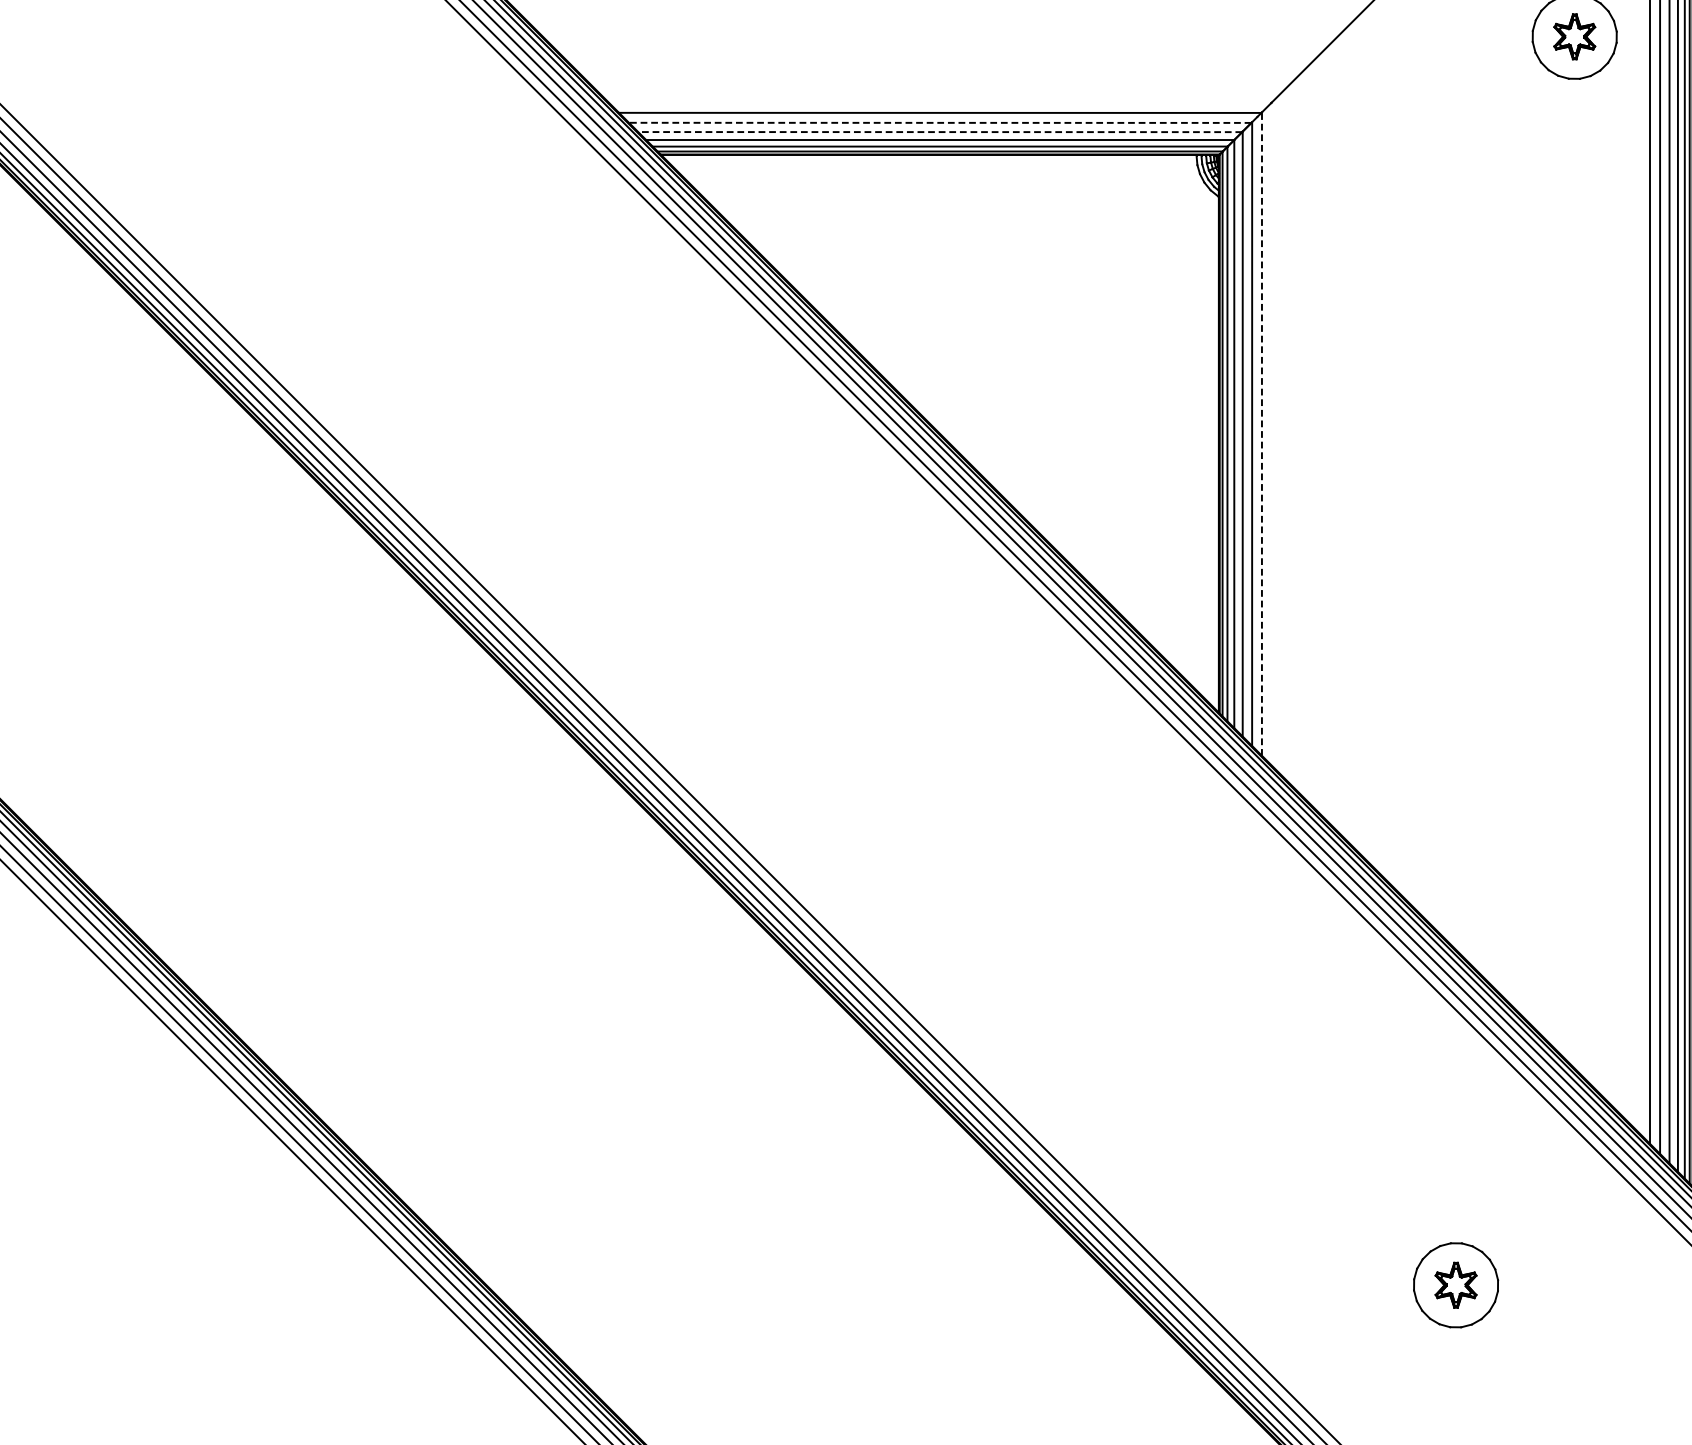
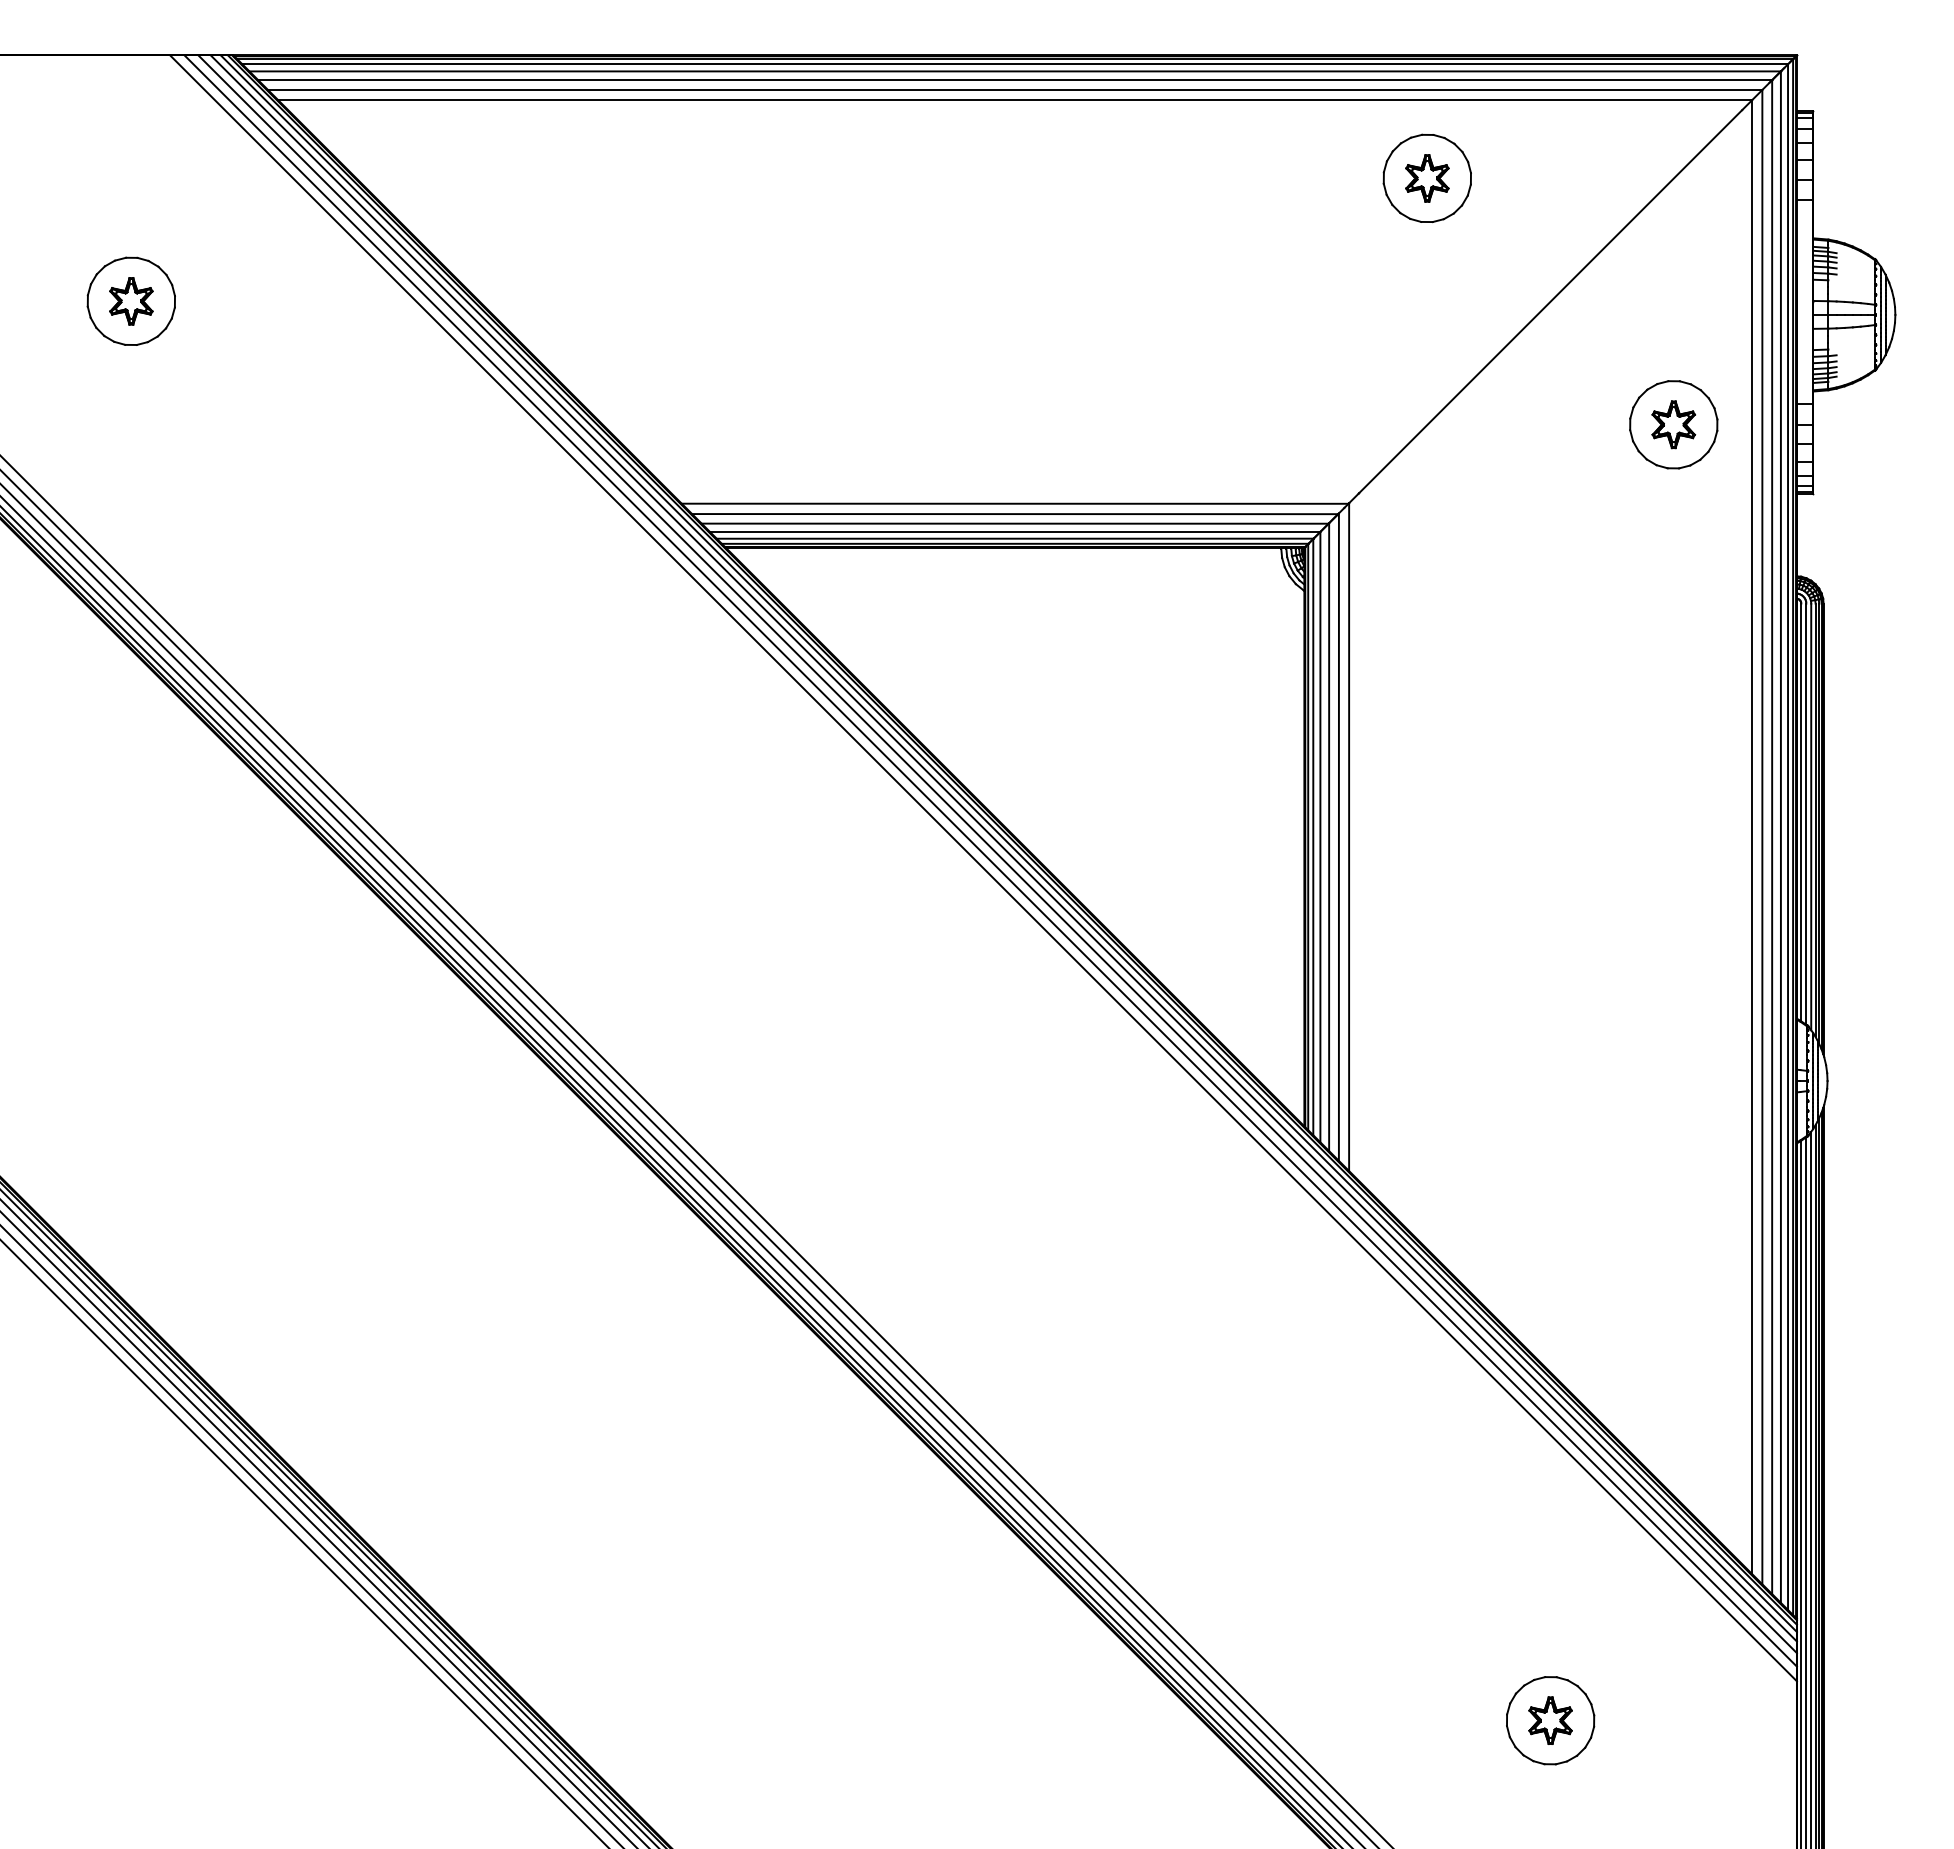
line: (939, 123) -> (1014, 514), dashed -> solid
line: (939, 131) -> (1014, 523), dashed -> solid
line: (1262, 434) -> (1349, 837), dashed -> solid

